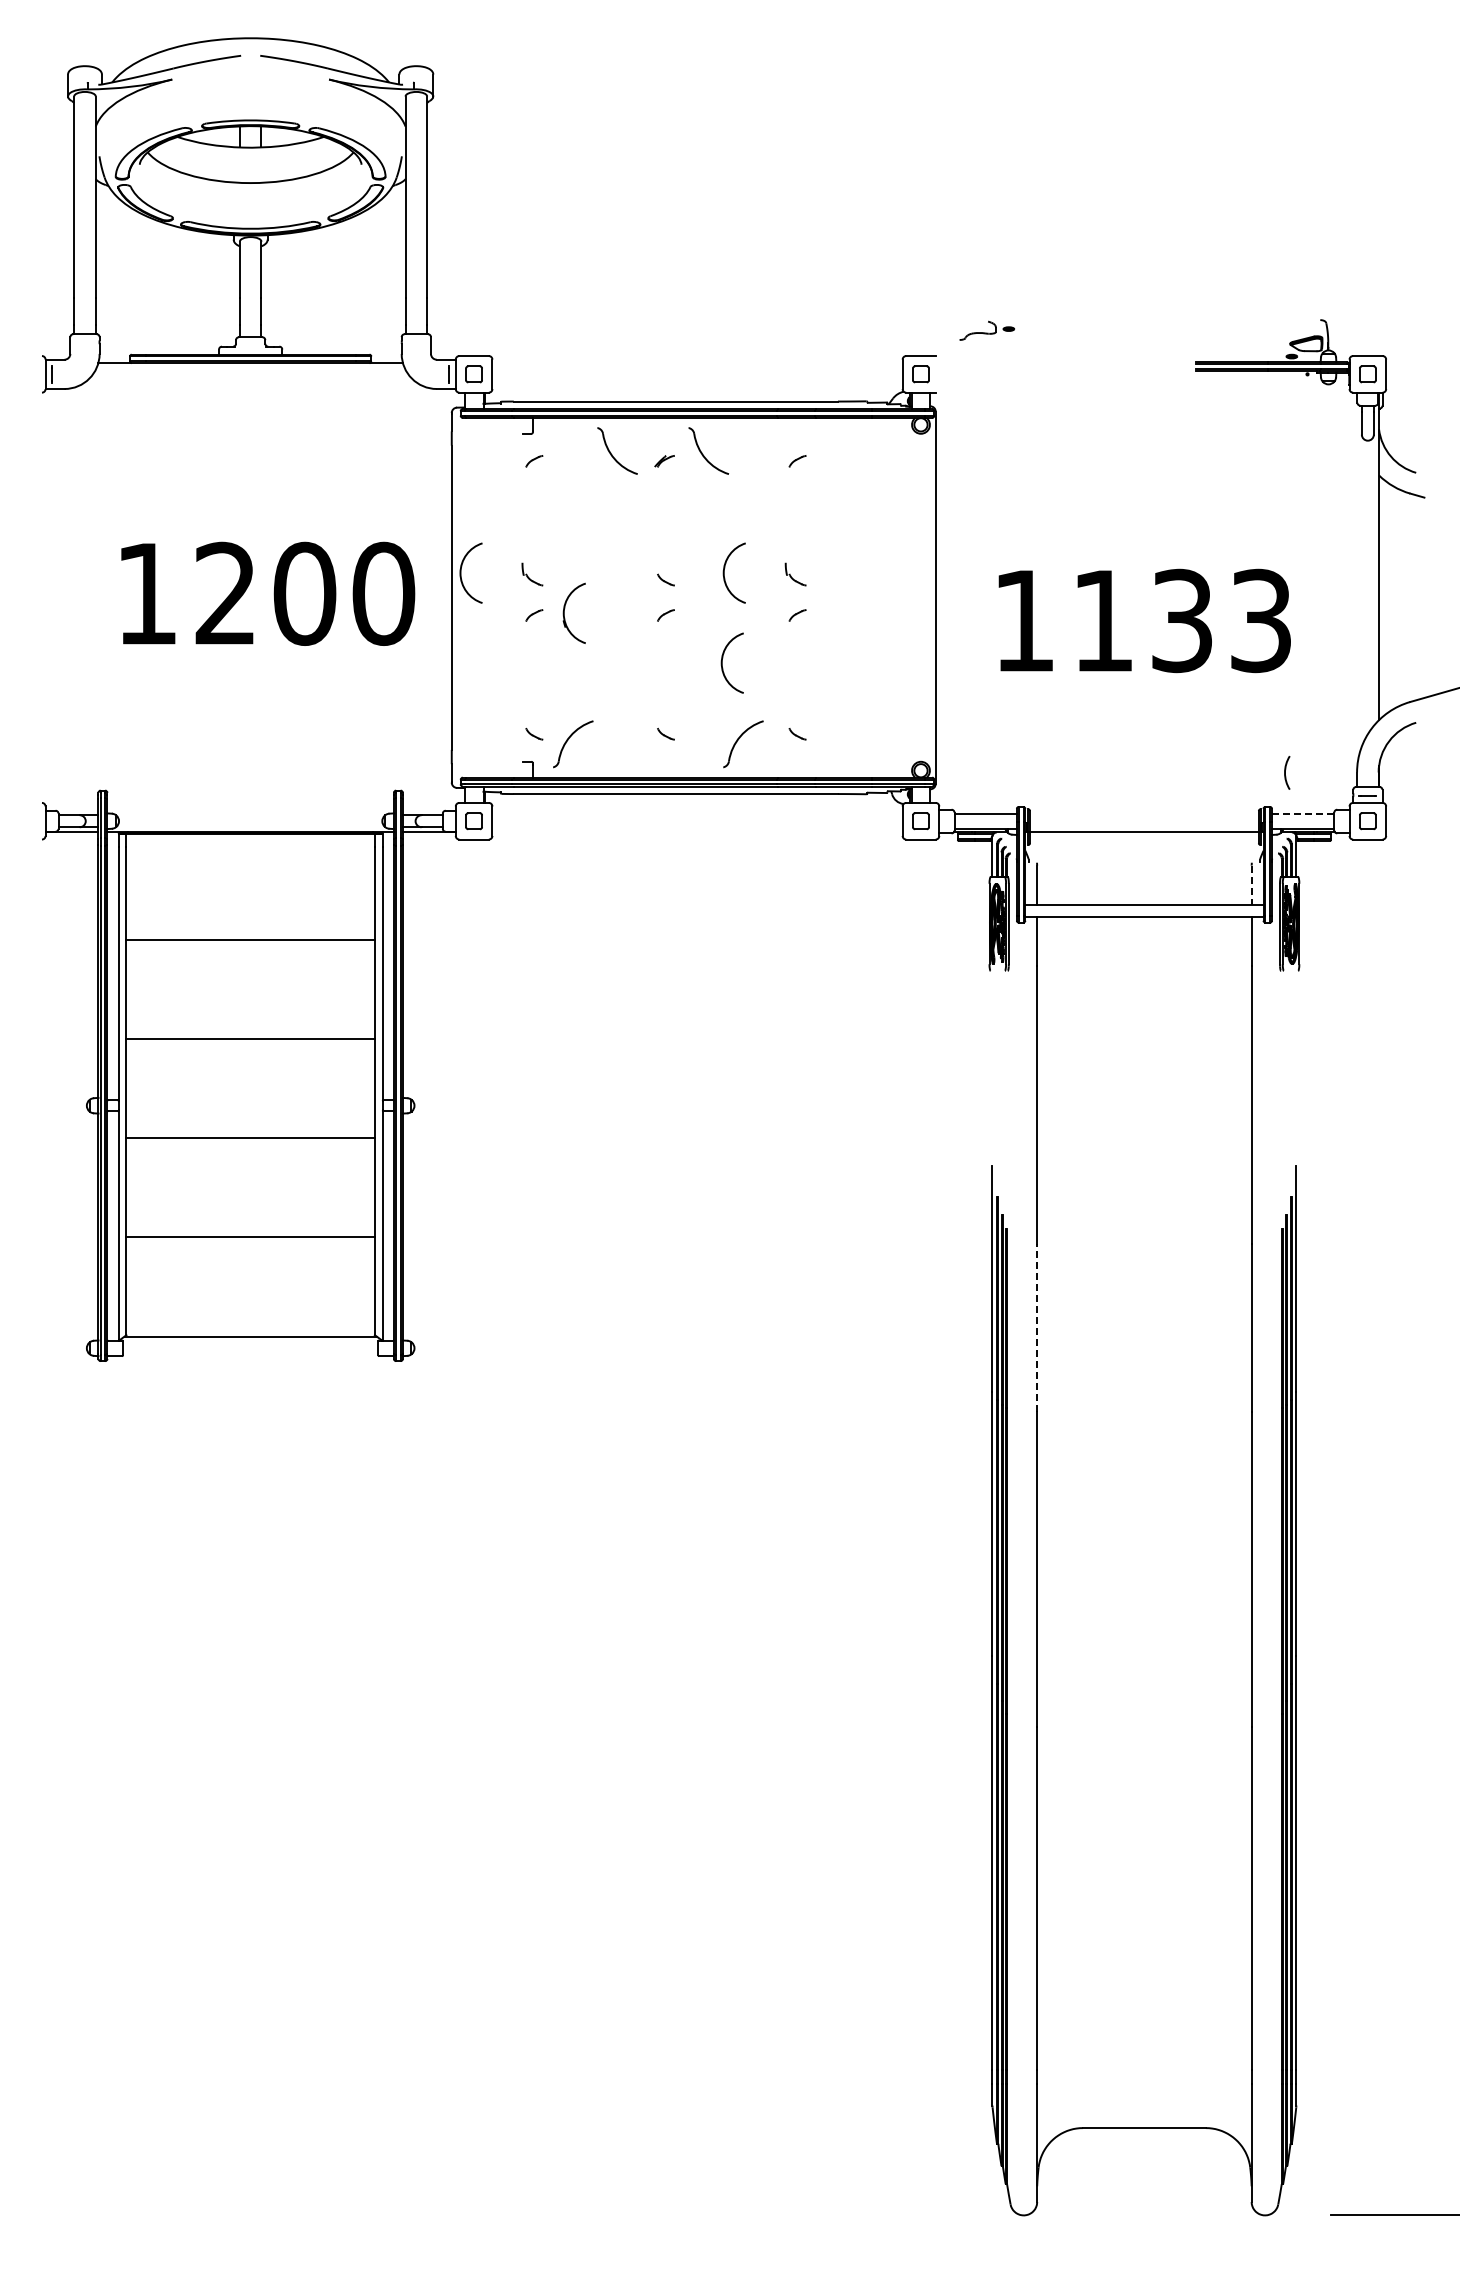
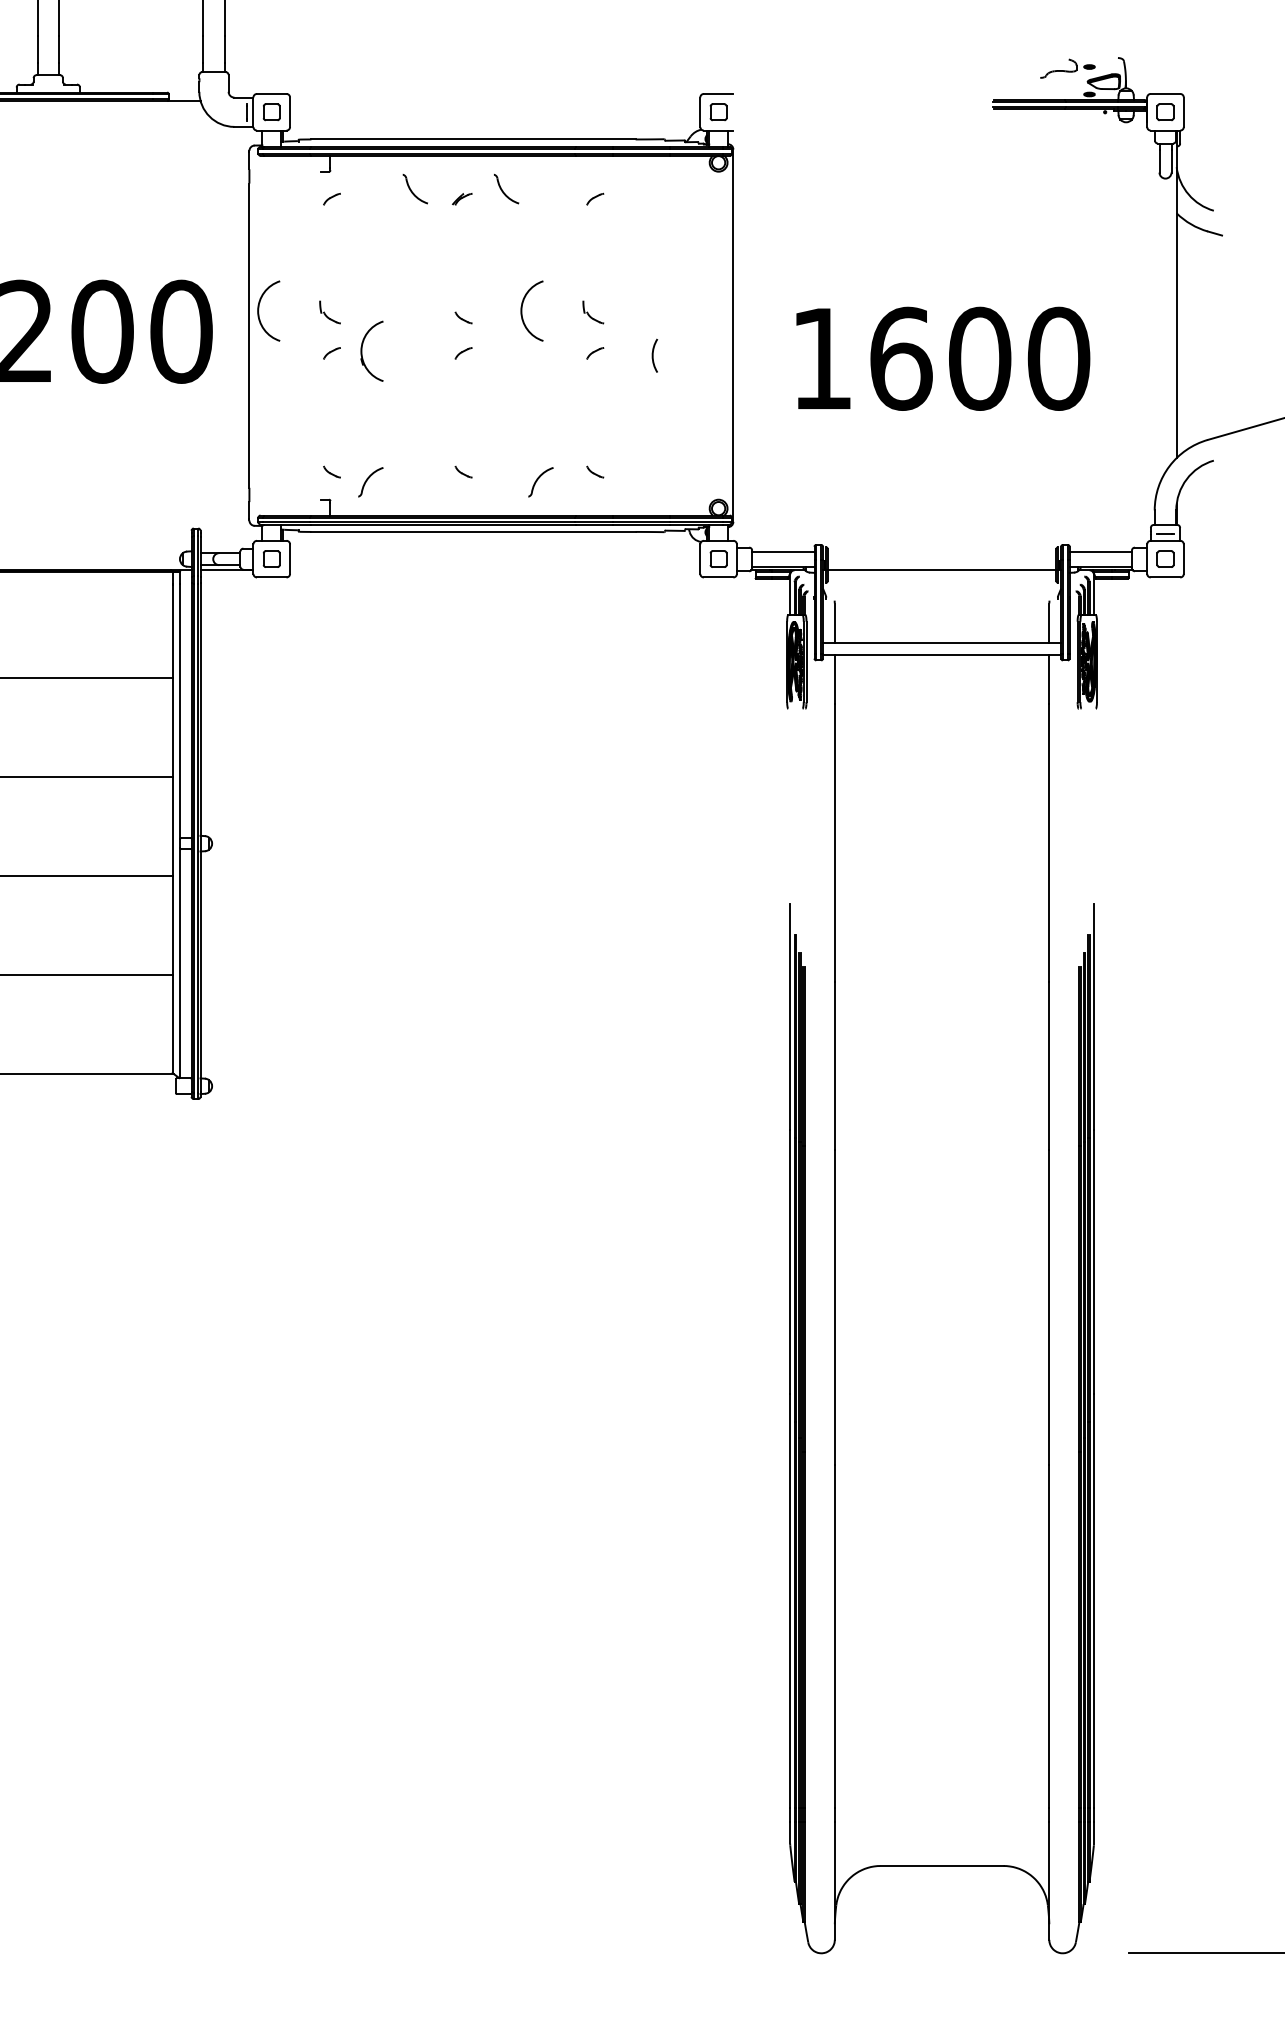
part: (986, 330) -> (1067, 68), moved
part: (617, 451) -> (415, 189), size x0.62
part: (708, 451) -> (506, 189), size x0.62
text: (1182, 620) -> (980, 358), 1133 -> 1600
arc: (723, 658) -> (521, 396), removed
part: (572, 744) -> (370, 482), size x0.62
part: (742, 744) -> (540, 482), size x0.62
arc: (1285, 772) -> (653, 355), moved
line: (1302, 814) -> (1100, 552), dashed -> solid
line: (1251, 885) -> (1049, 623), dashed -> solid
line: (1037, 1327) -> (835, 1065), dashed -> solid

